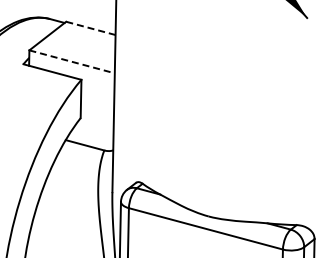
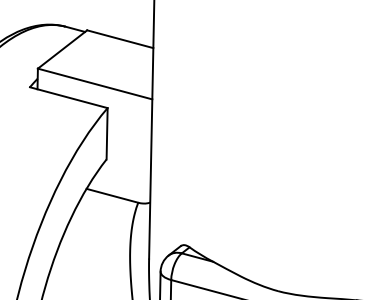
line: (90, 28) -> (119, 39), dashed -> solid
line: (72, 61) -> (95, 83), dashed -> solid

